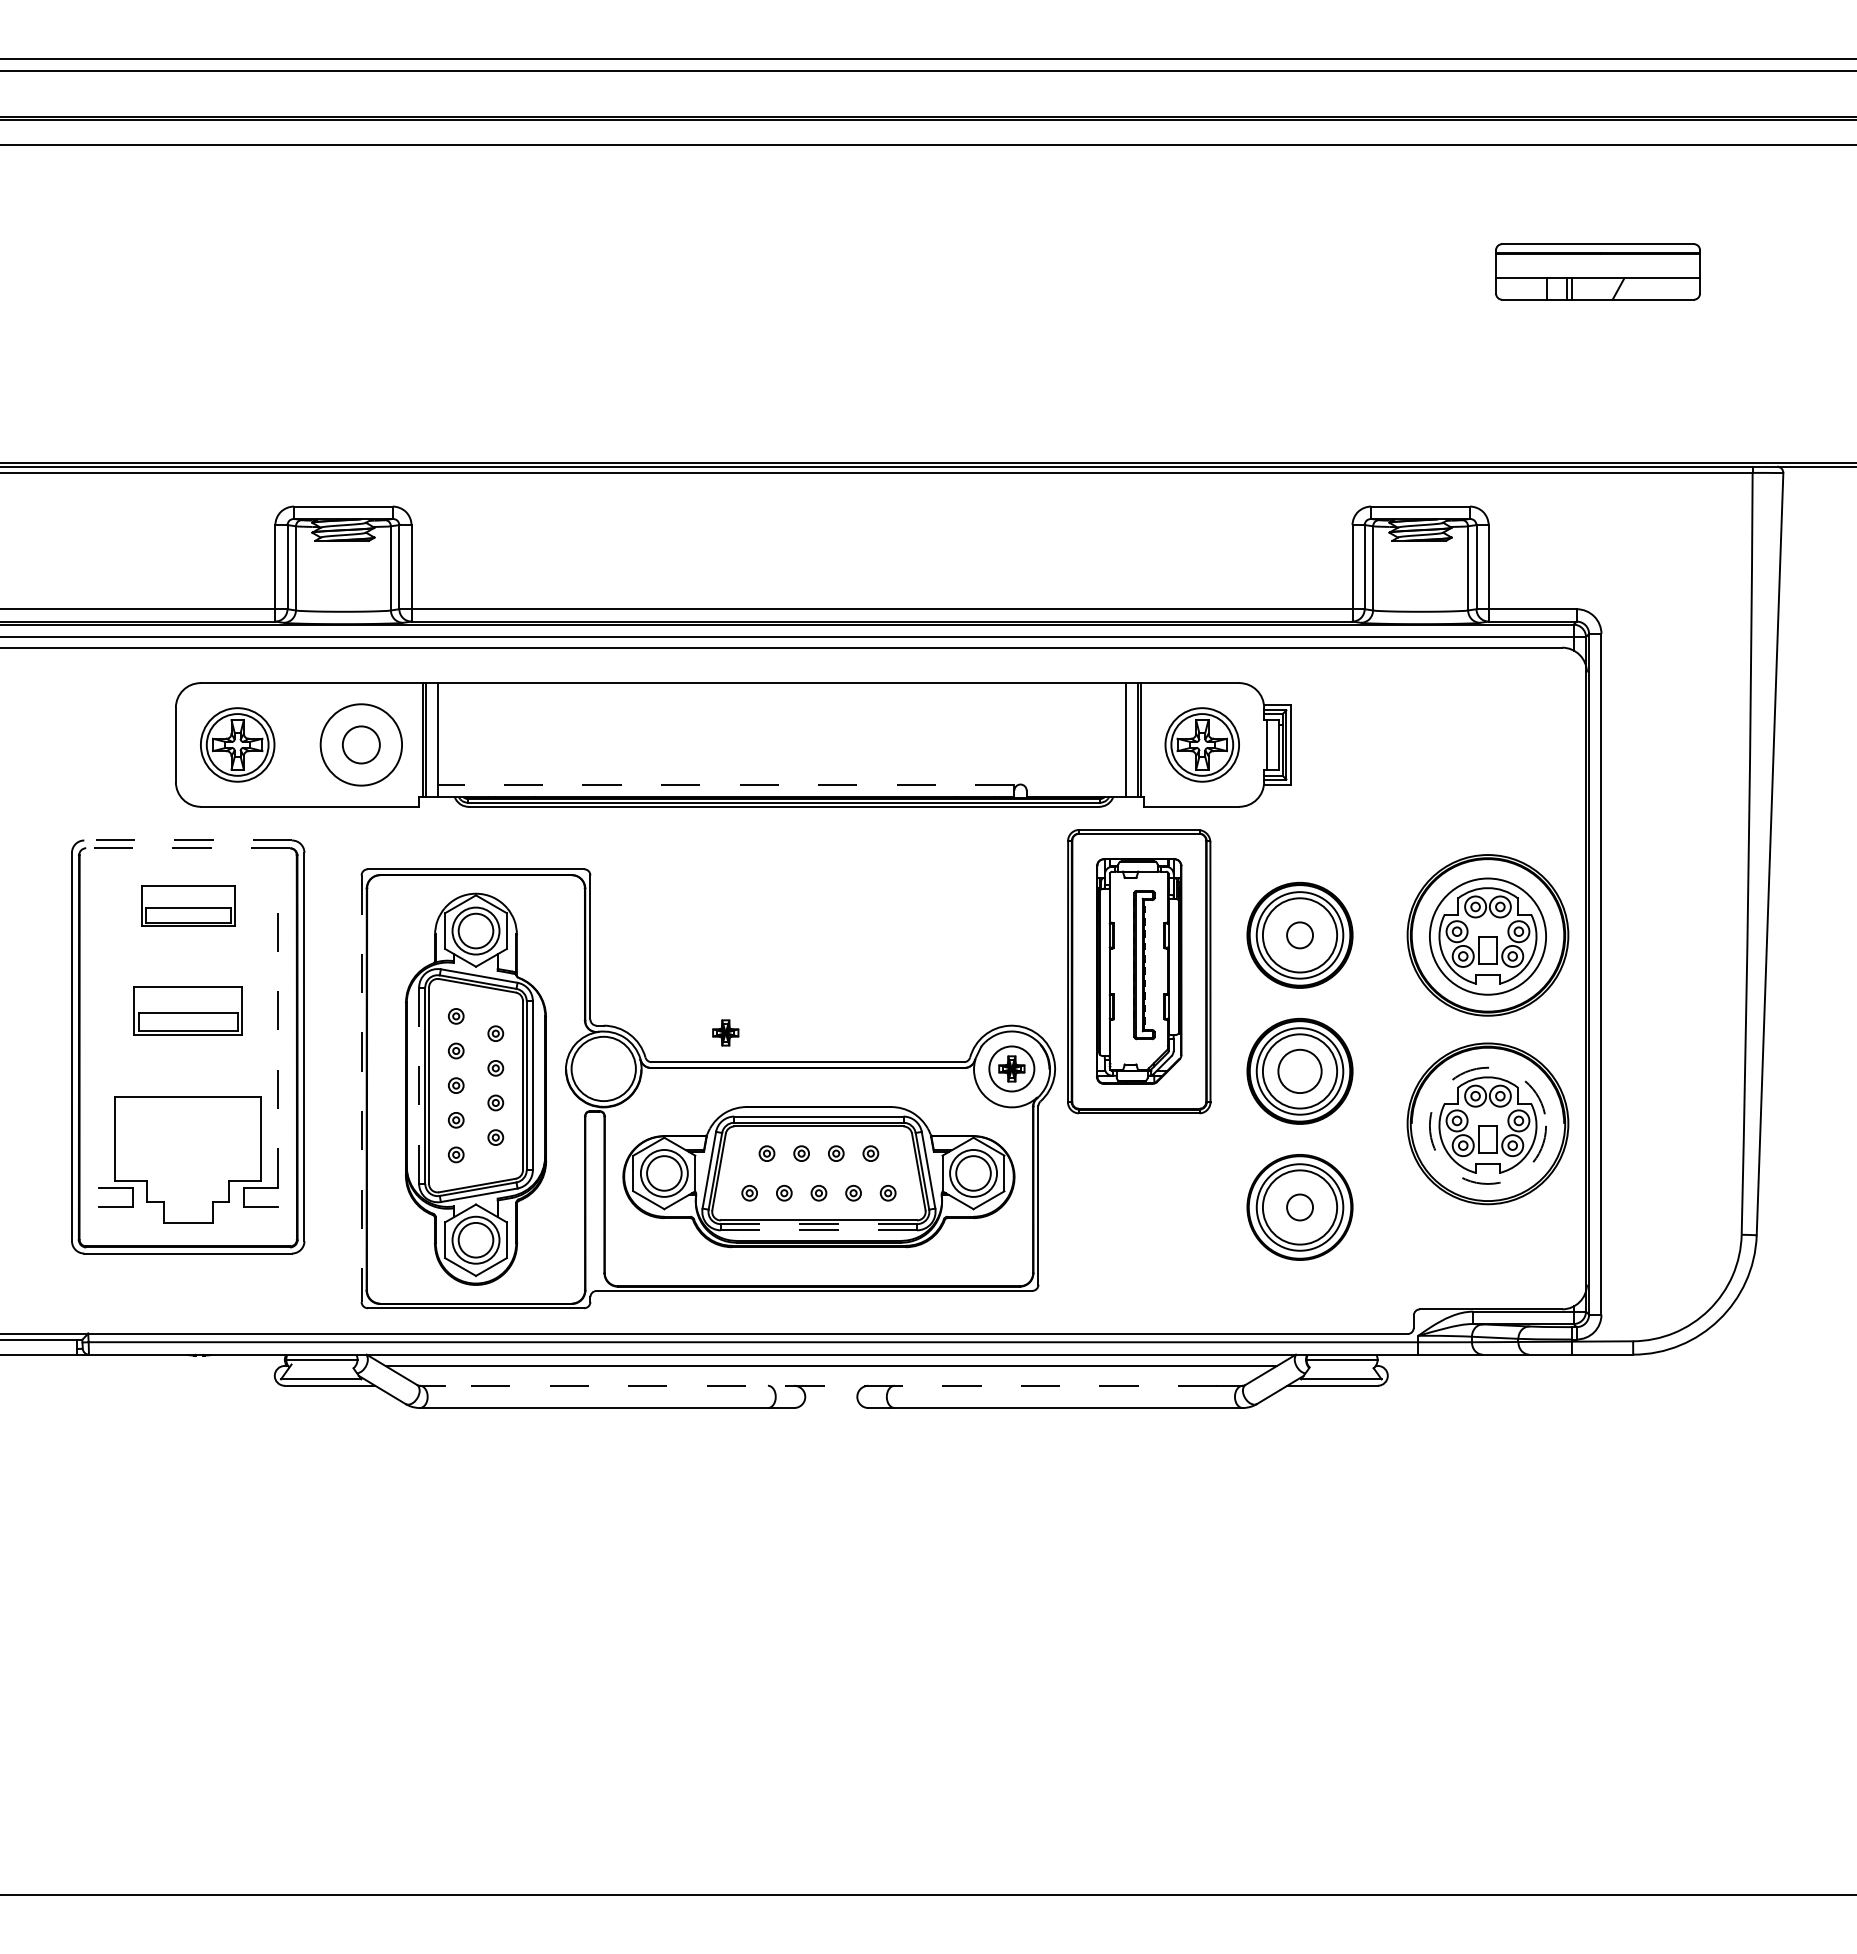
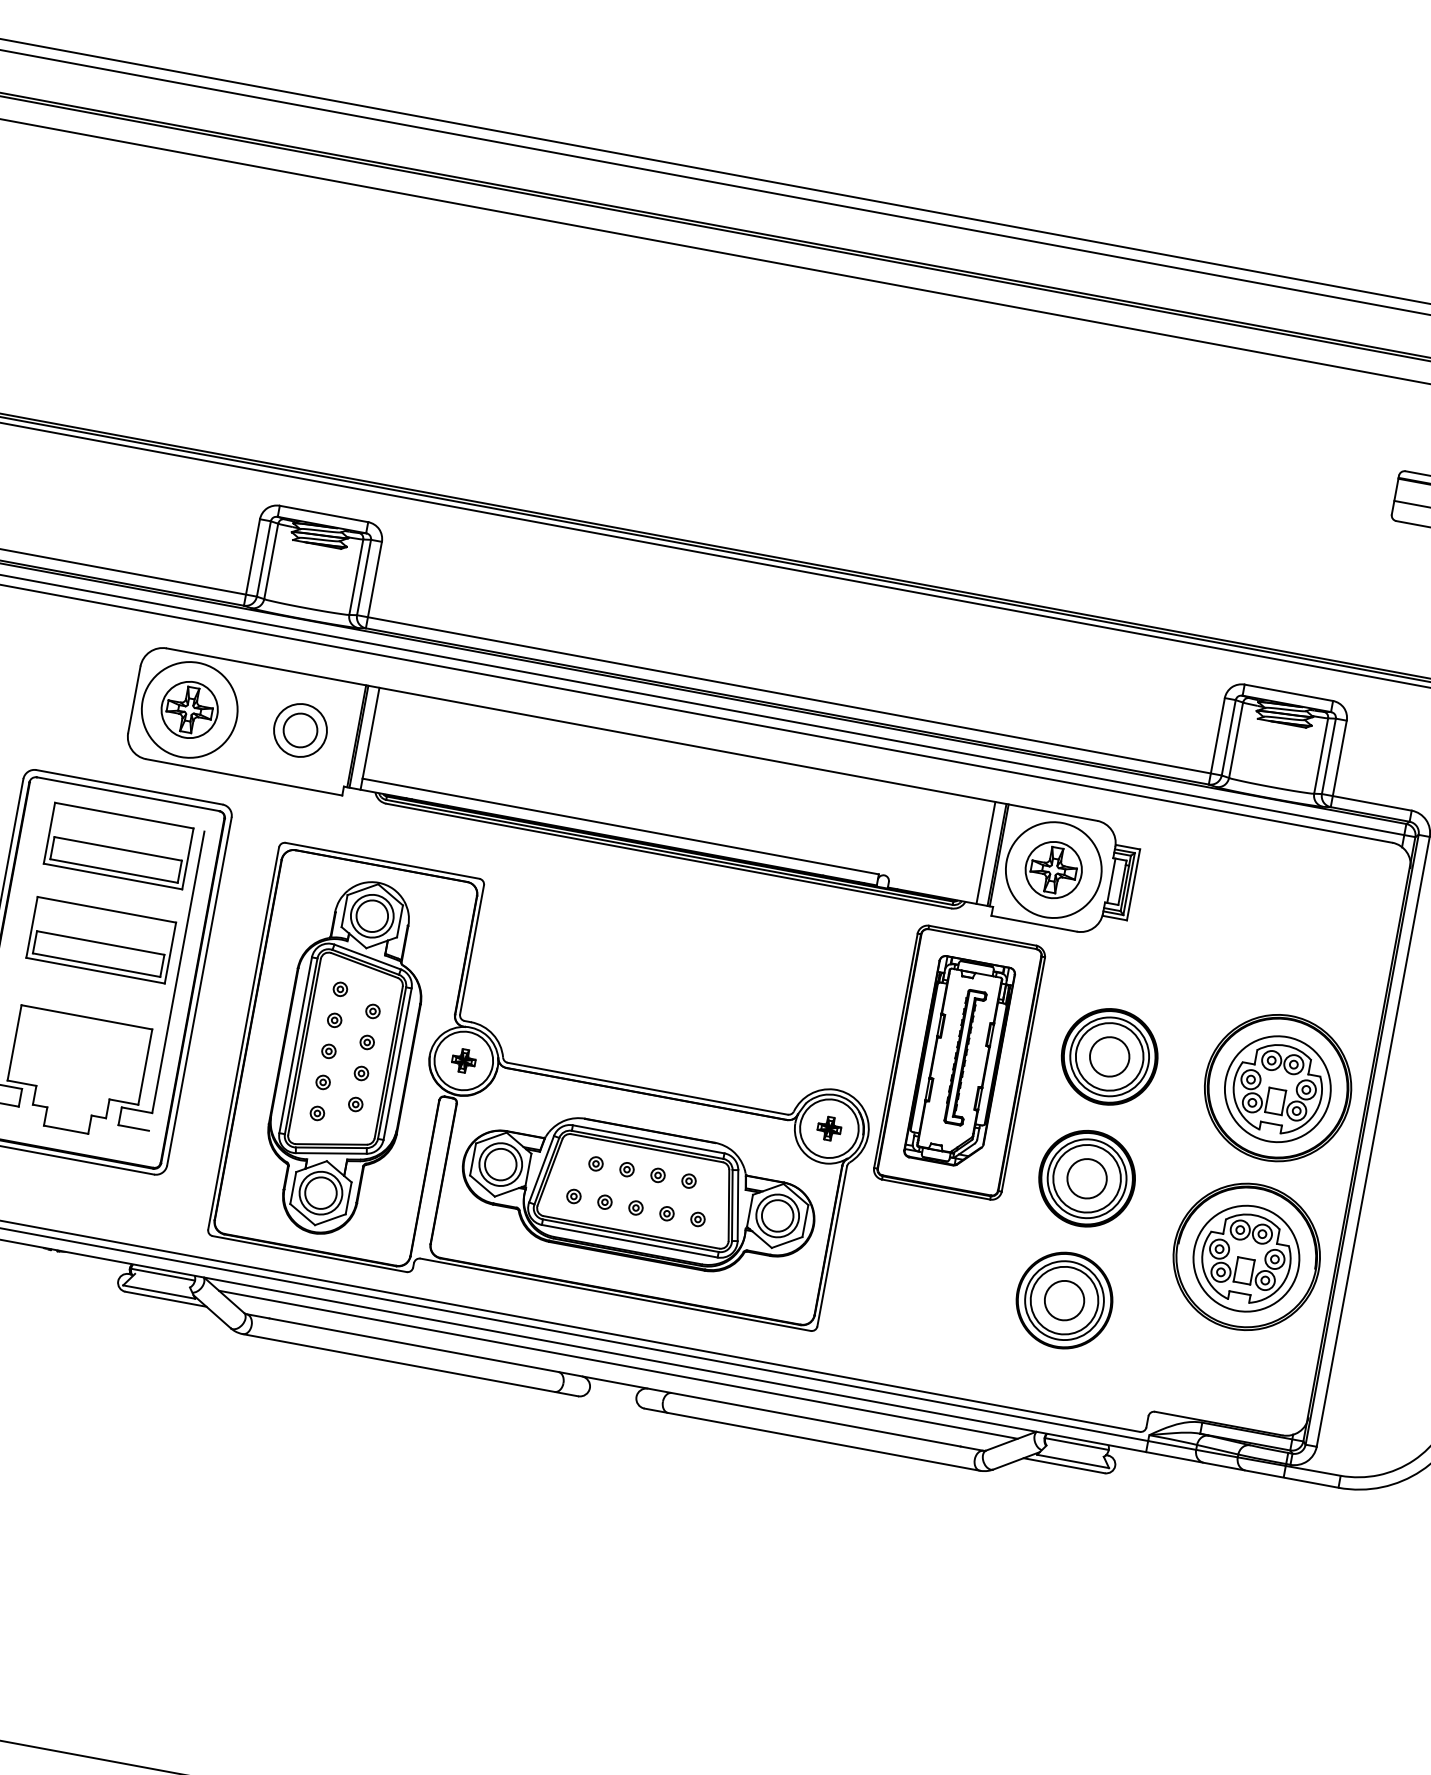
circle: (237, 744) -> (189, 709), size x1.43
circle: (361, 744) -> (300, 730), size x0.71
circle: (1201, 744) -> (1053, 869), size x1.43
line: (725, 784) -> (620, 826), dashed -> solid
line: (188, 840) -> (129, 787), dashed -> solid
line: (187, 848) -> (127, 794), dashed -> solid
part: (188, 905) -> (119, 845), size x1.67
circle: (1299, 935) -> (1109, 1056), size x1.67
part: (188, 1010) -> (101, 939), size x1.43
line: (277, 1029) -> (178, 971), dashed -> solid
part: (725, 1032) -> (463, 1060), moved
circle: (1011, 1068) -> (829, 1128), size x1.43
line: (419, 1086) -> (295, 1046), dashed -> solid
line: (361, 1089) -> (243, 1039), dashed -> solid
circle: (1487, 1125) -> (1246, 1258), dashed -> solid
circle: (1299, 1207) -> (1064, 1300), size x1.67
line: (819, 1224) -> (631, 1236), dashed -> solid
line: (819, 1230) -> (630, 1241), dashed -> solid
line: (831, 1385) -> (615, 1382), dashed -> solid

